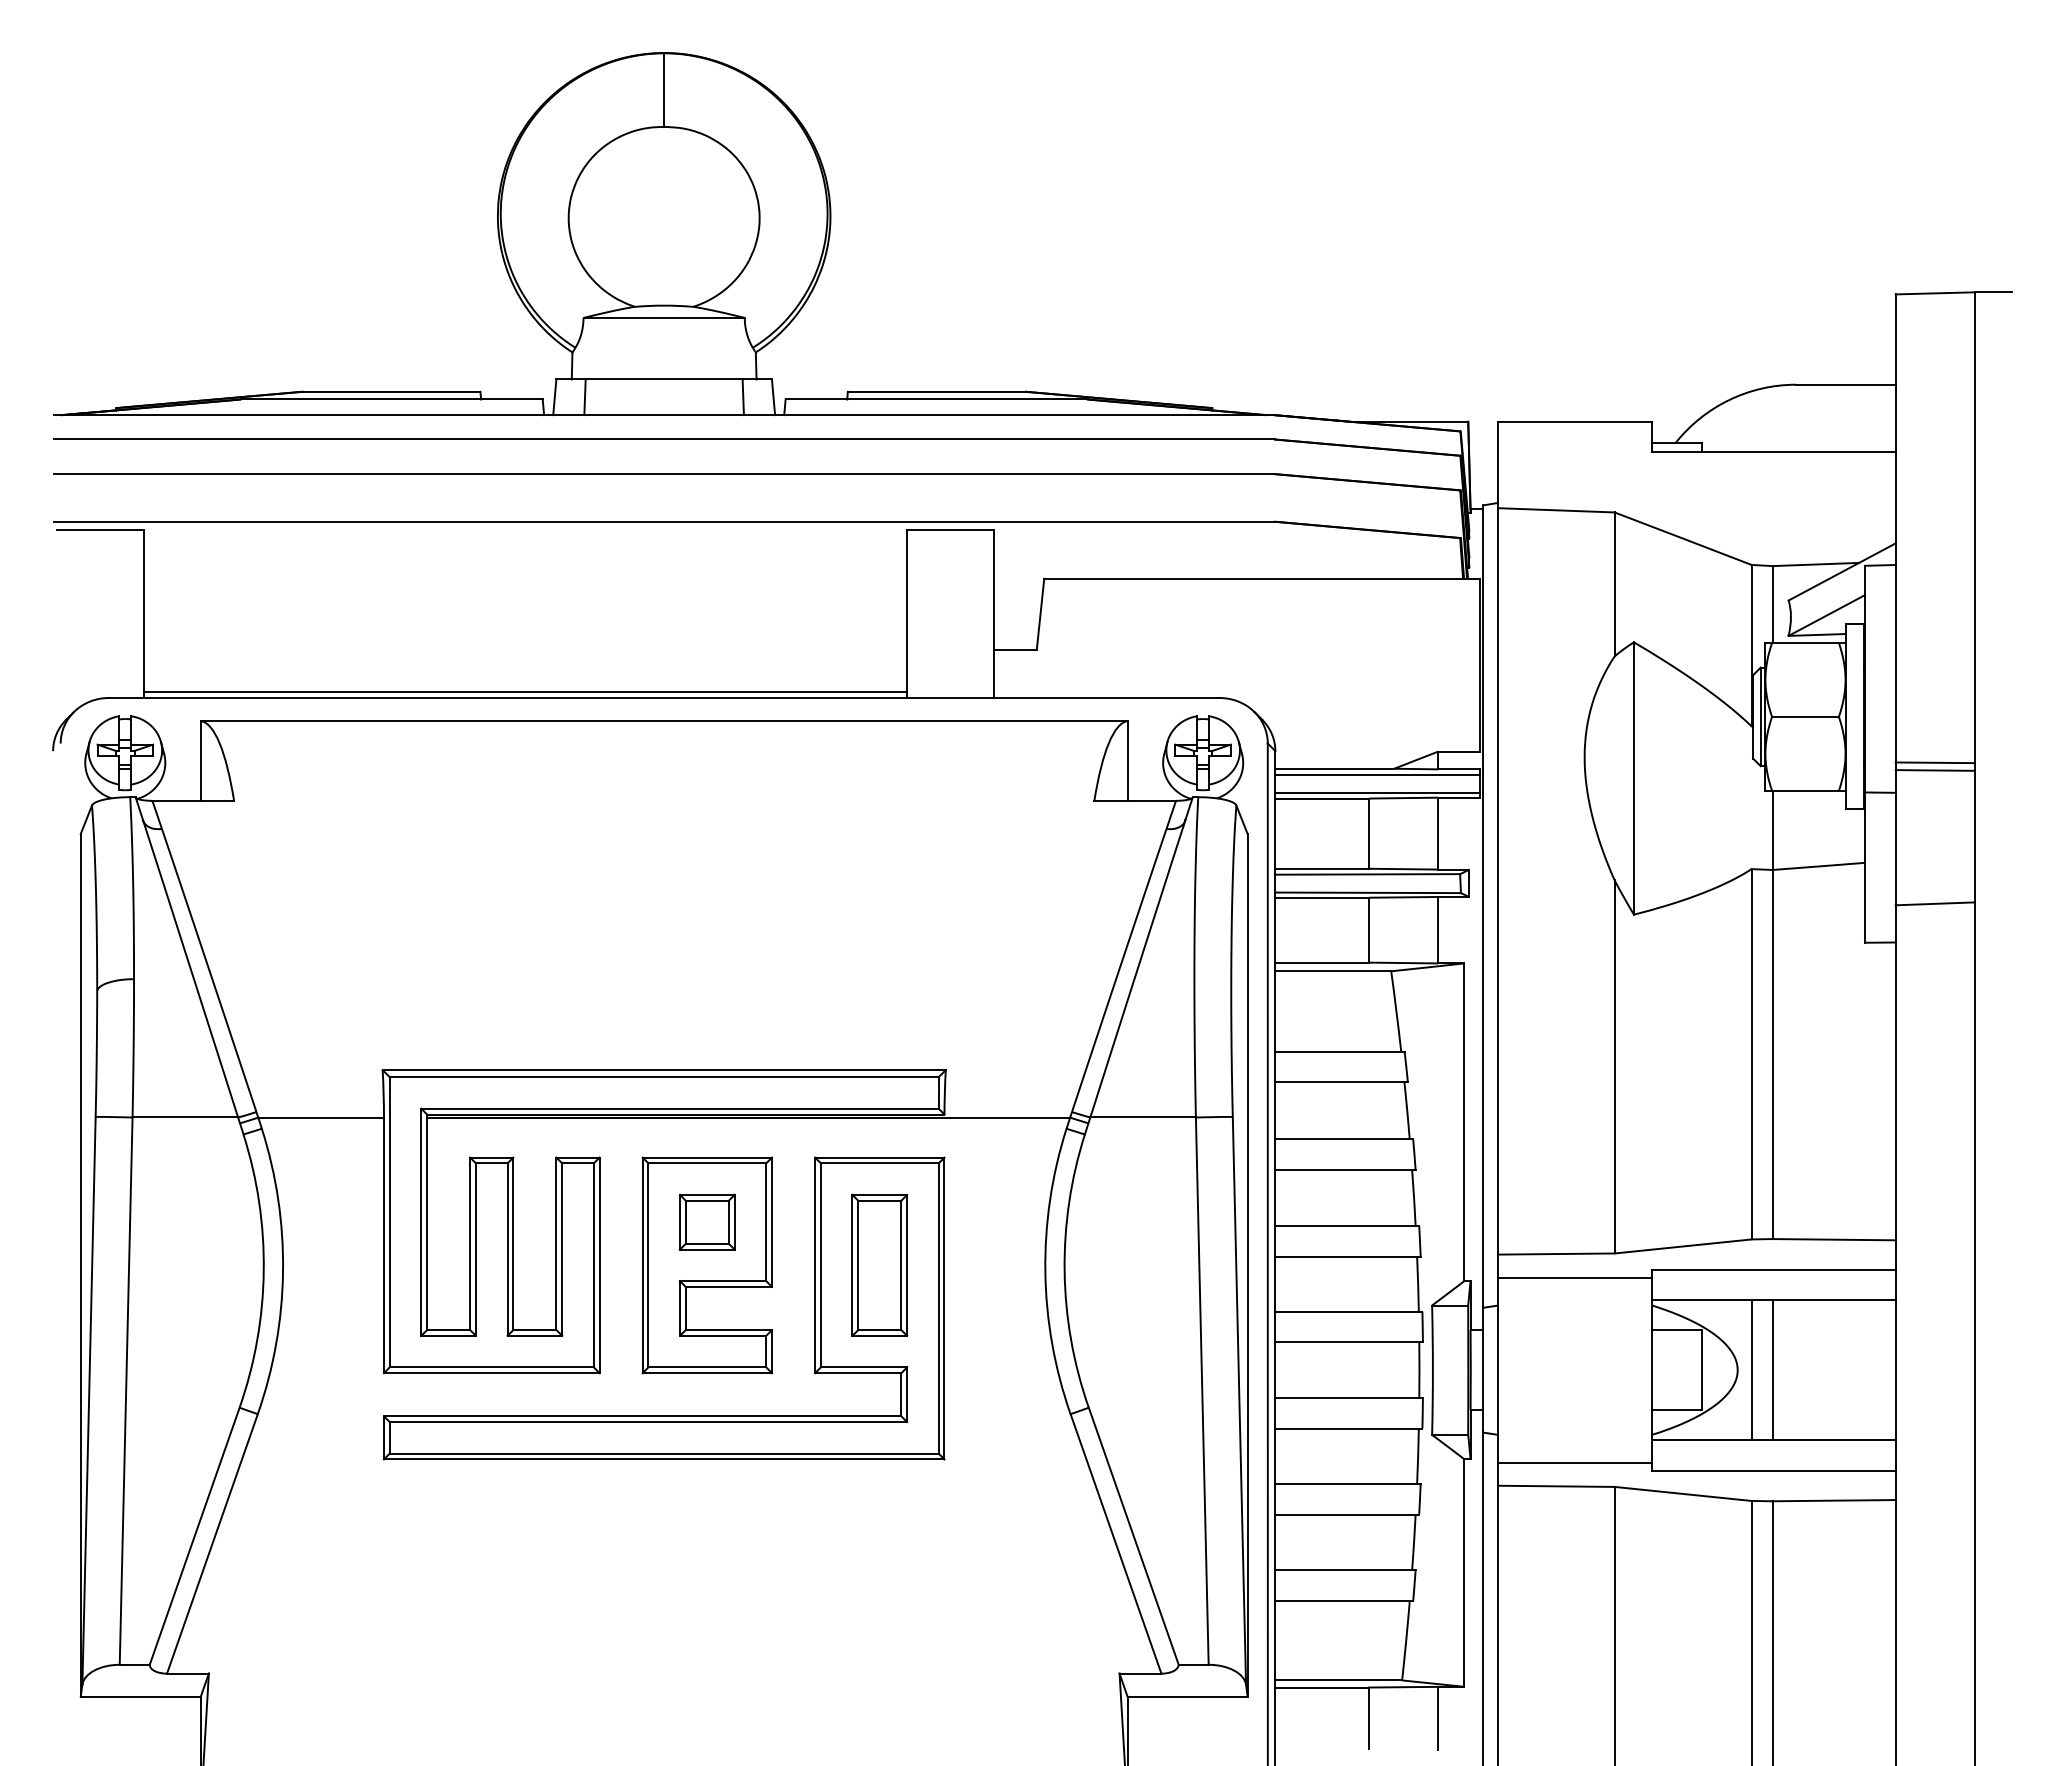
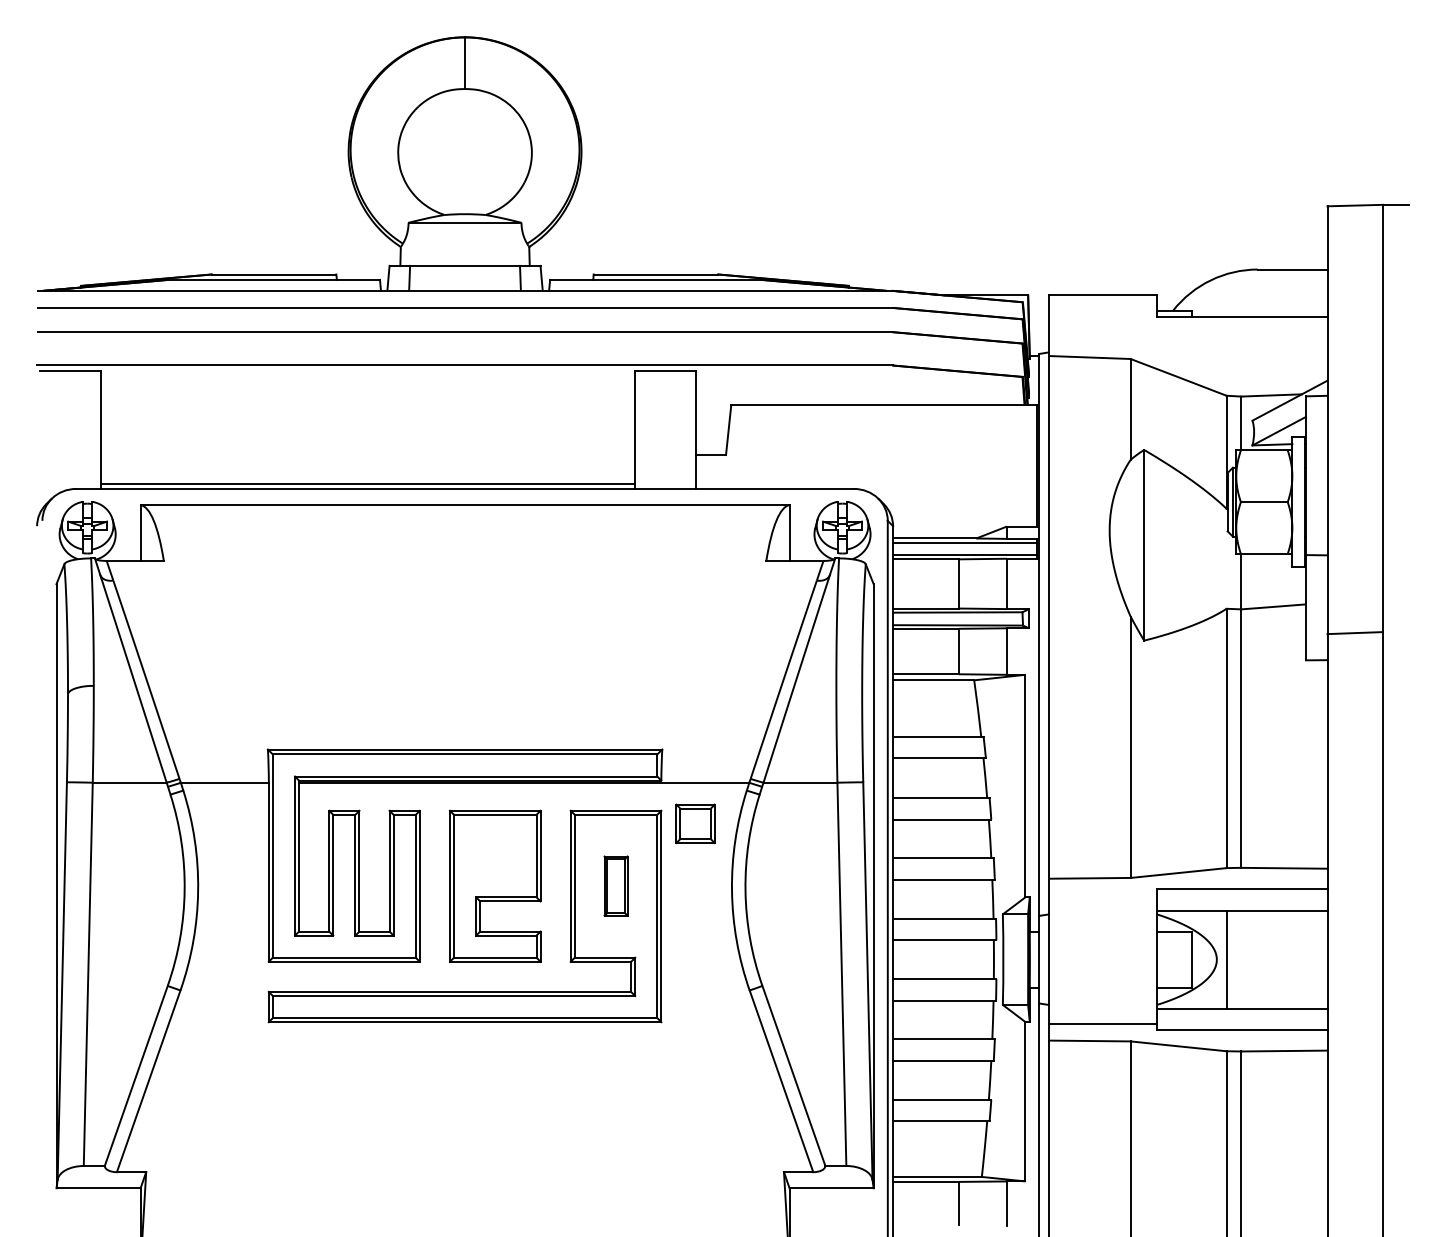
line: (1934, 762) -> (1354, 534), removed
line: (1934, 770) -> (1354, 539), removed
part: (707, 1221) -> (695, 823), moved
part: (879, 1264) -> (615, 885), size x0.6
line: (1575, 1277) -> (1103, 894), removed
line: (1772, 1370) -> (1241, 959), removed

